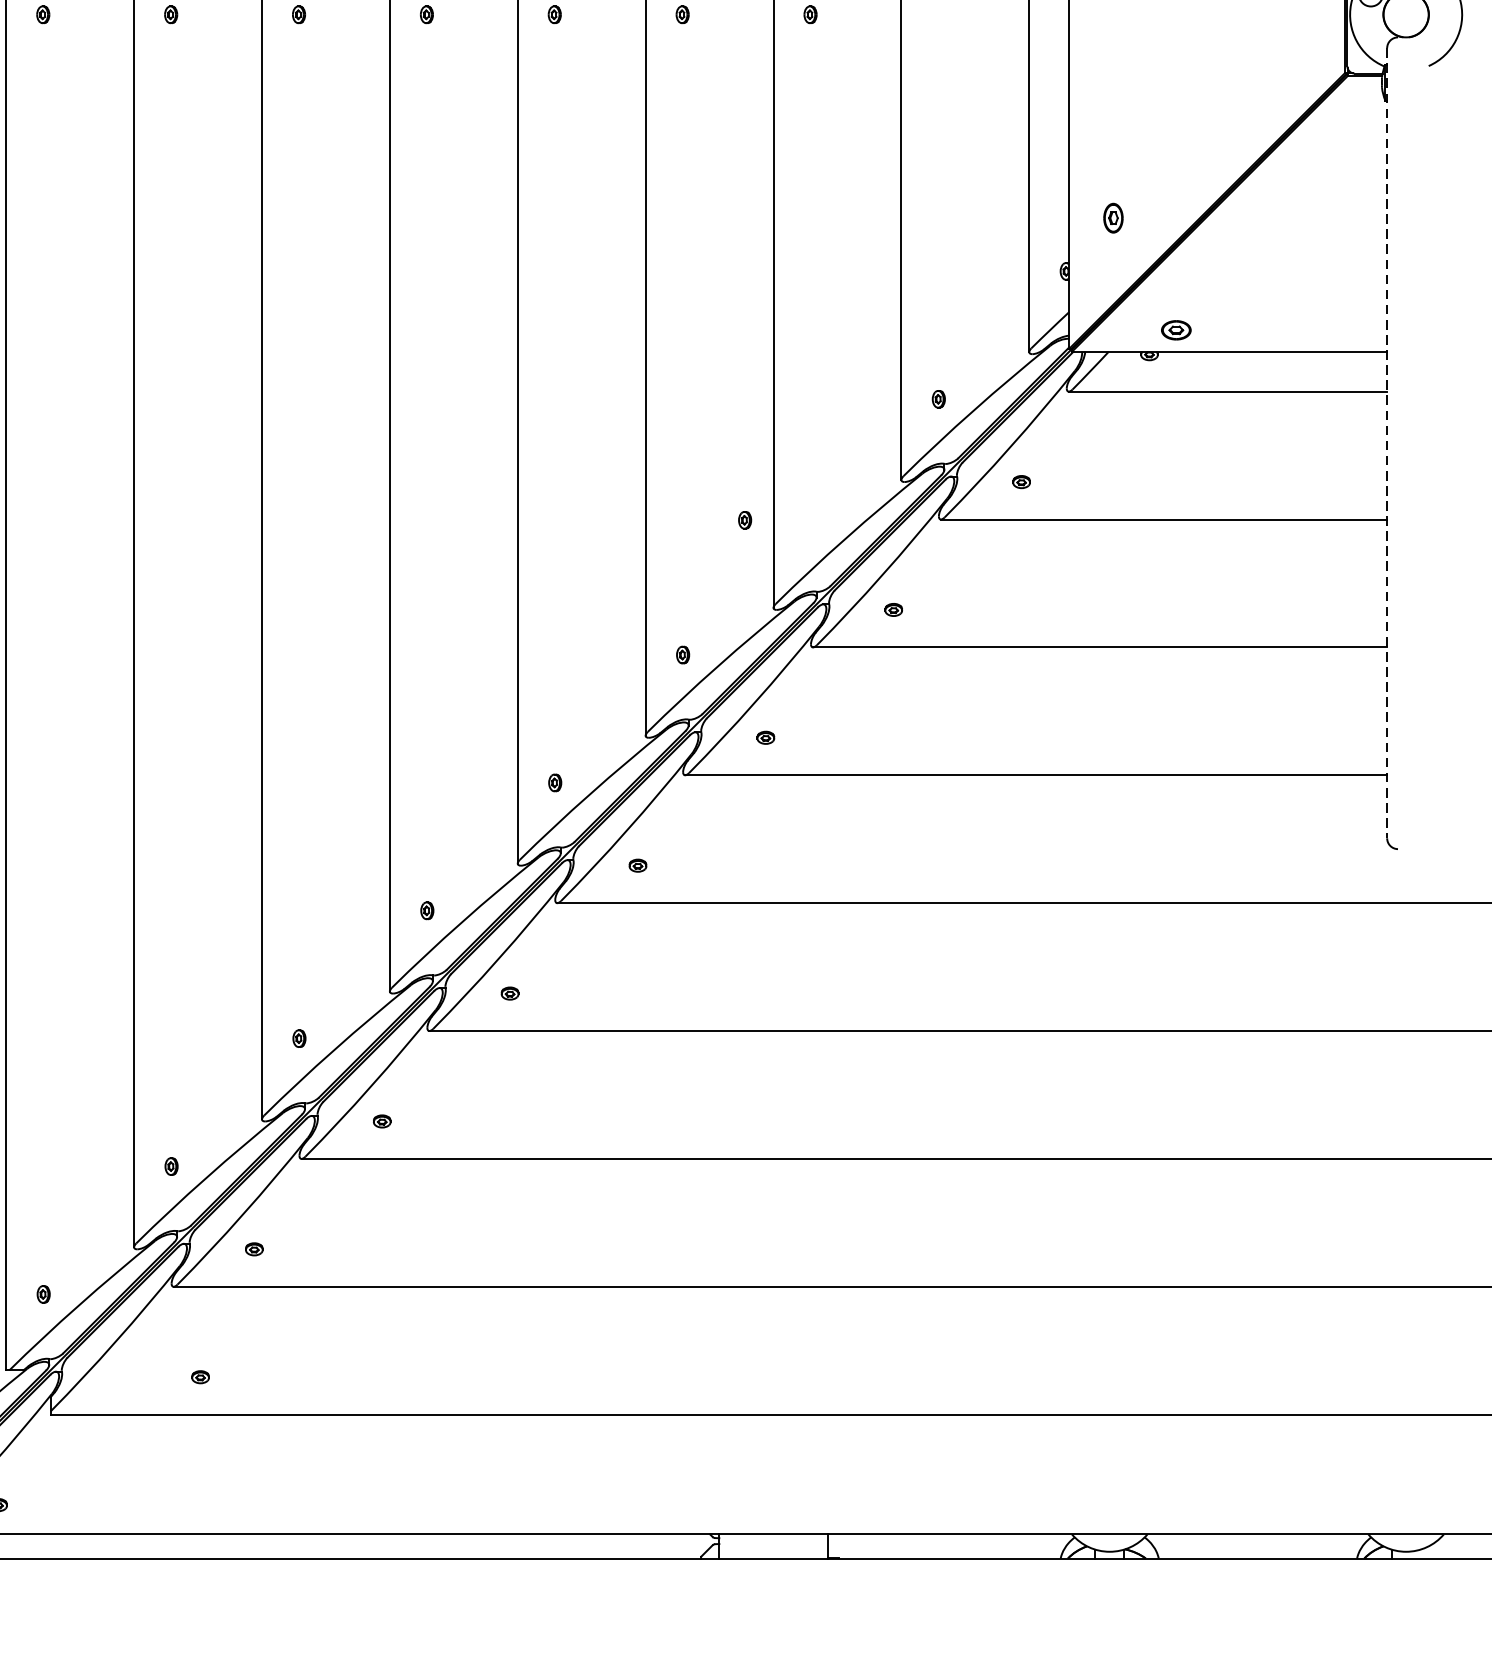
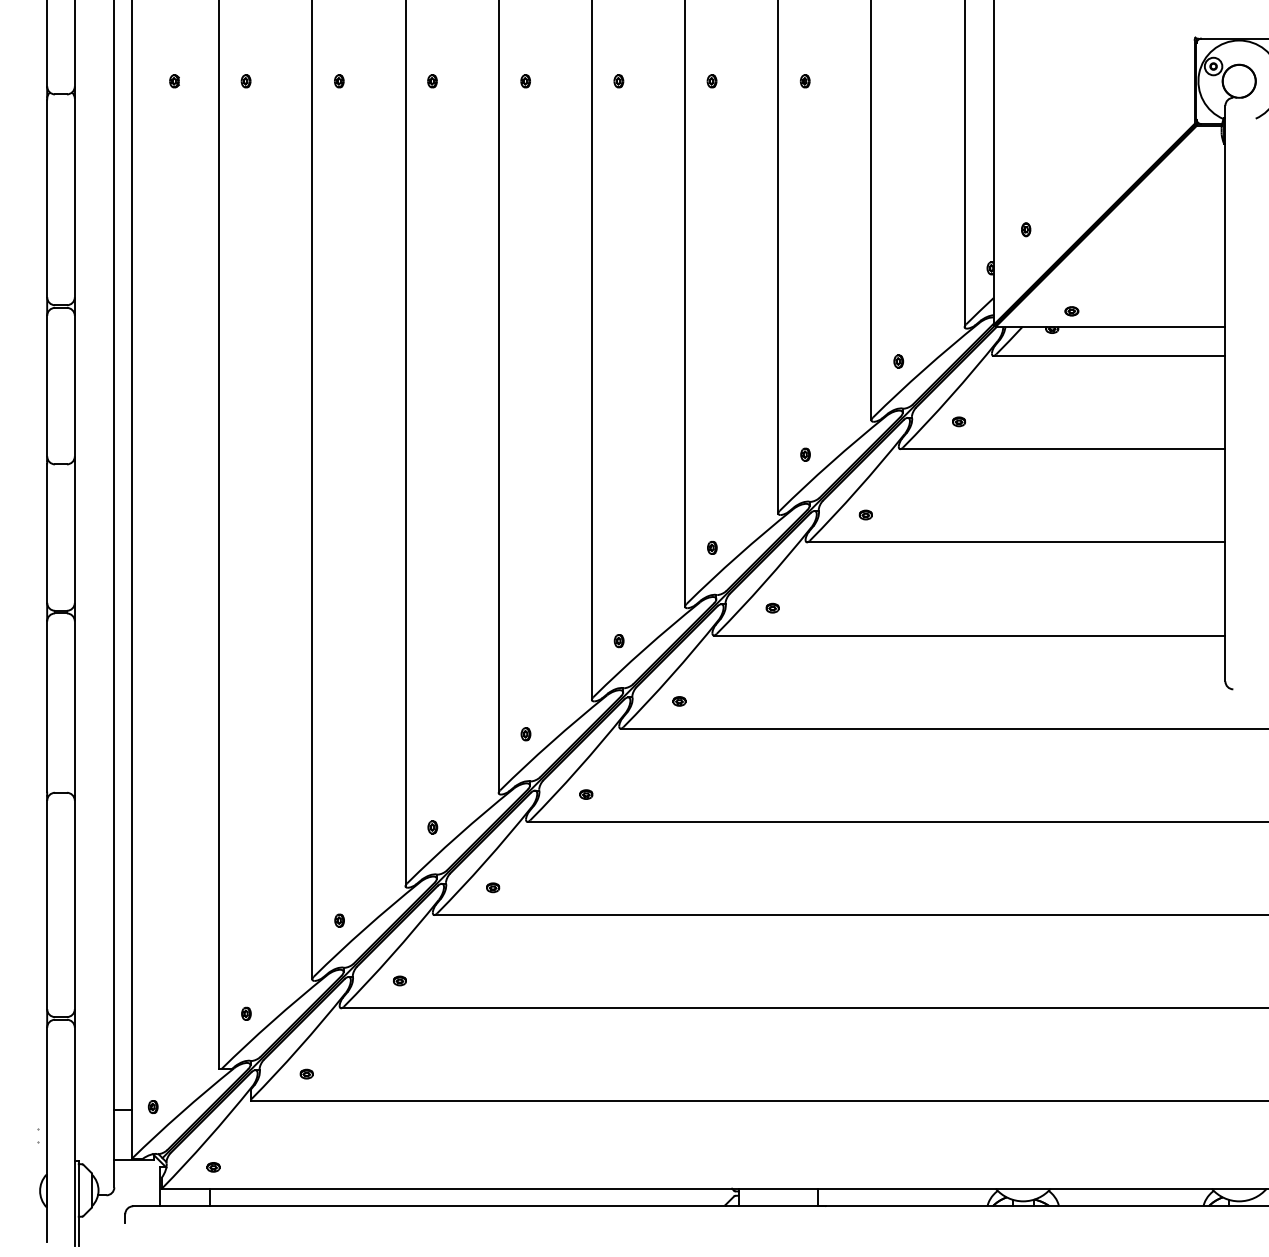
part: (1114, 218) -> (1026, 229), size x0.62
part: (1175, 330) -> (1071, 311), size x0.62
line: (1387, 443) -> (1225, 393), dashed -> solid
part: (745, 519) -> (805, 454), moved
part: (200, 1376) -> (306, 1073), moved

